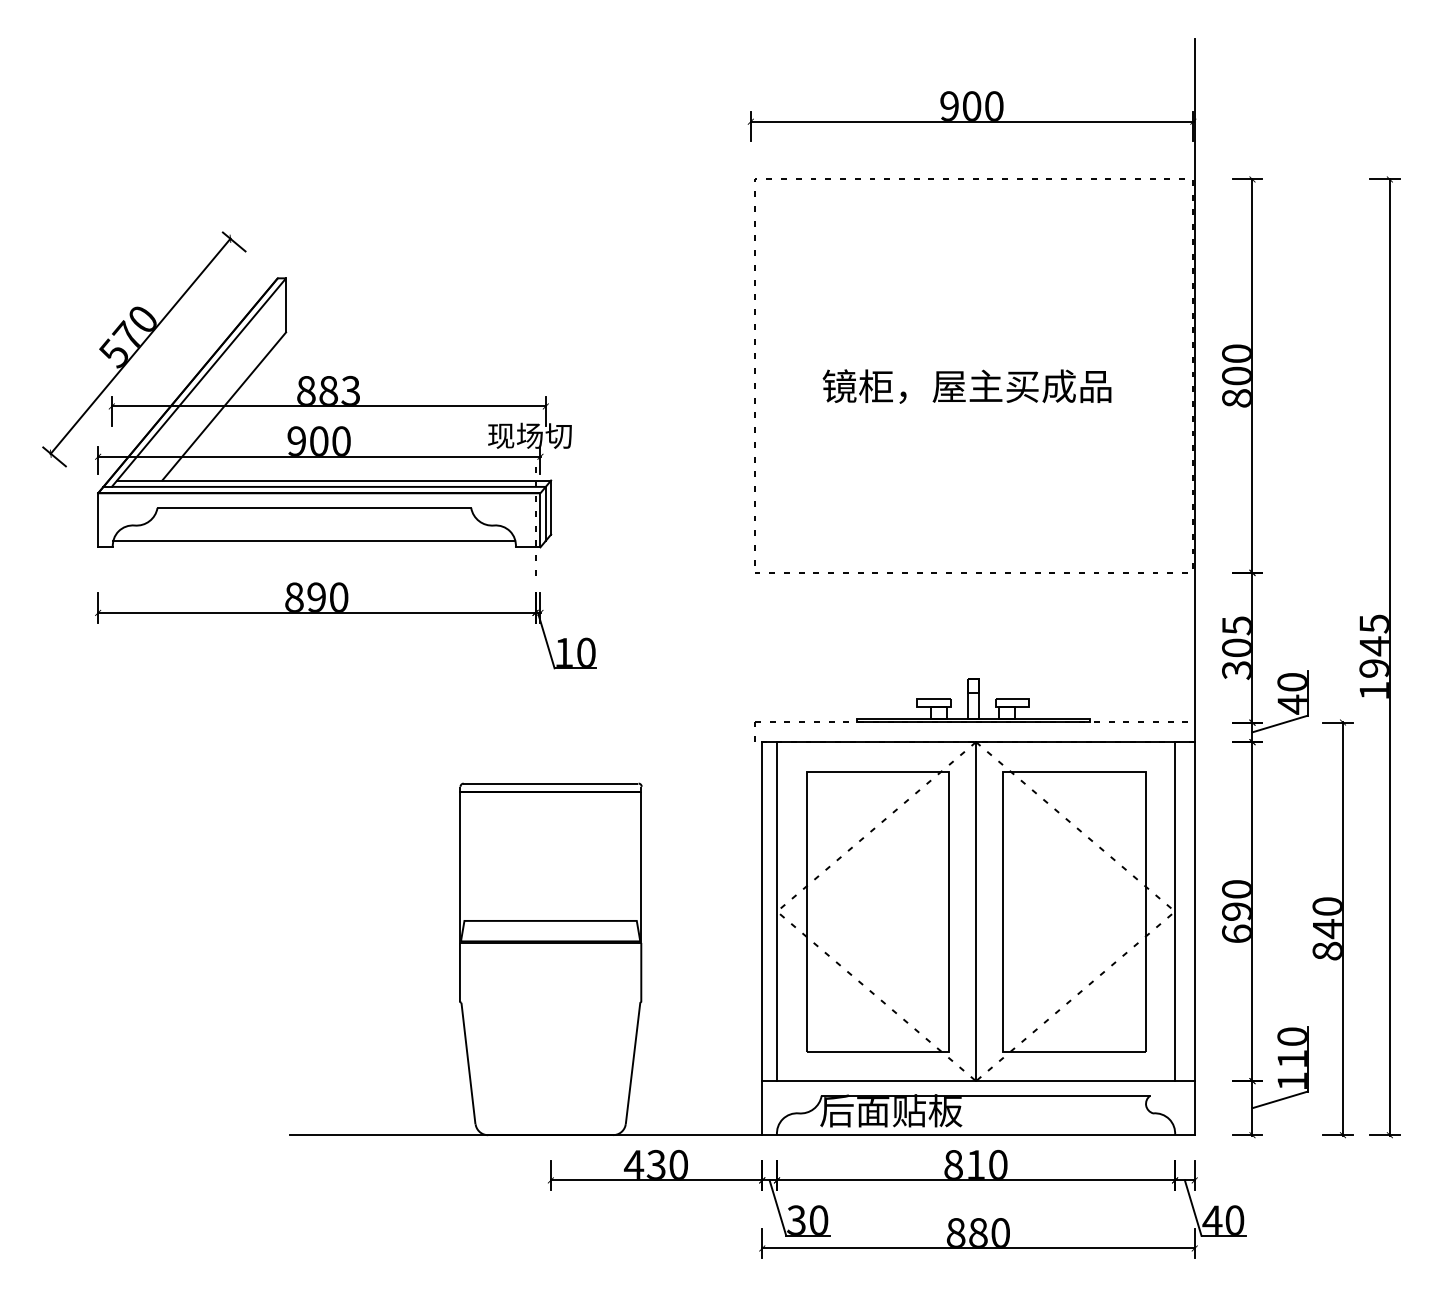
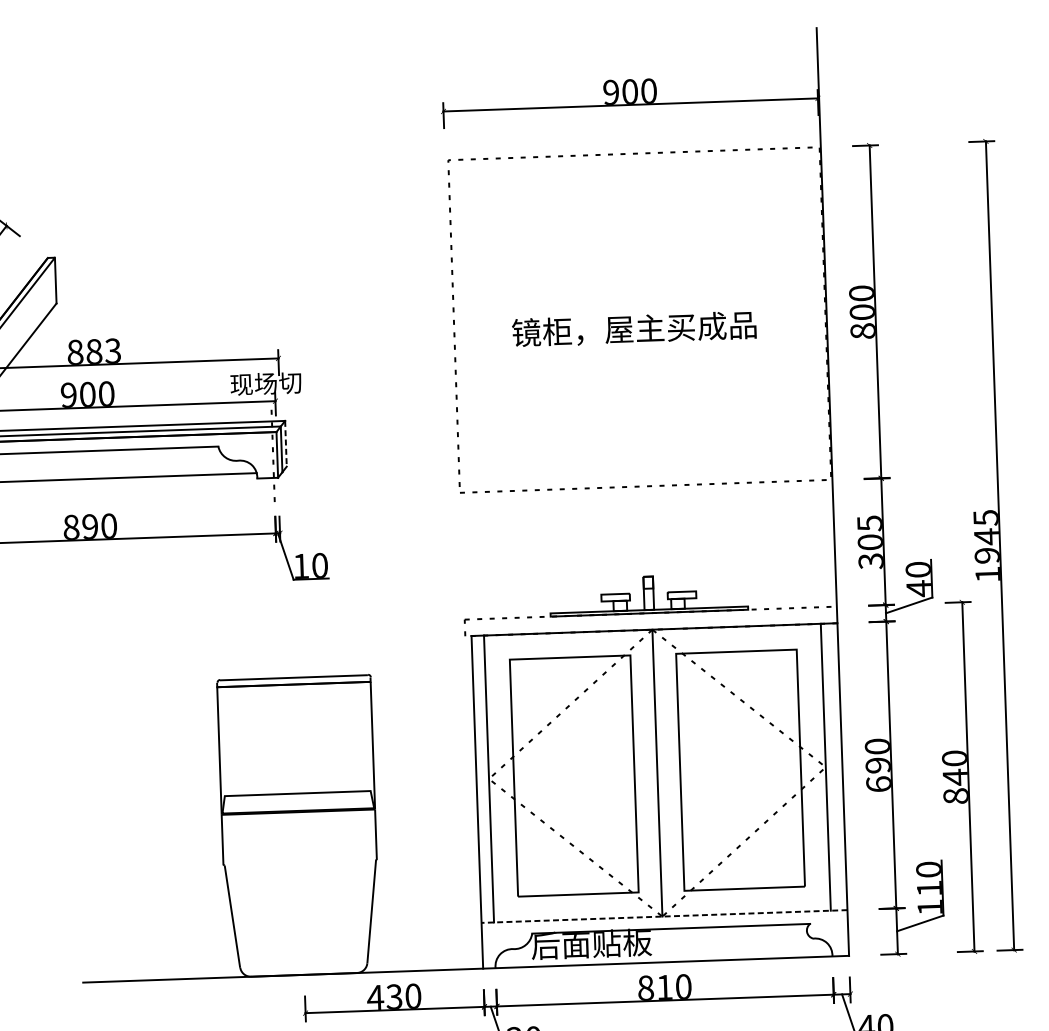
line: (551, 508) -> (286, 444), solid -> dashed
line: (978, 1081) -> (664, 916), solid -> dashed

